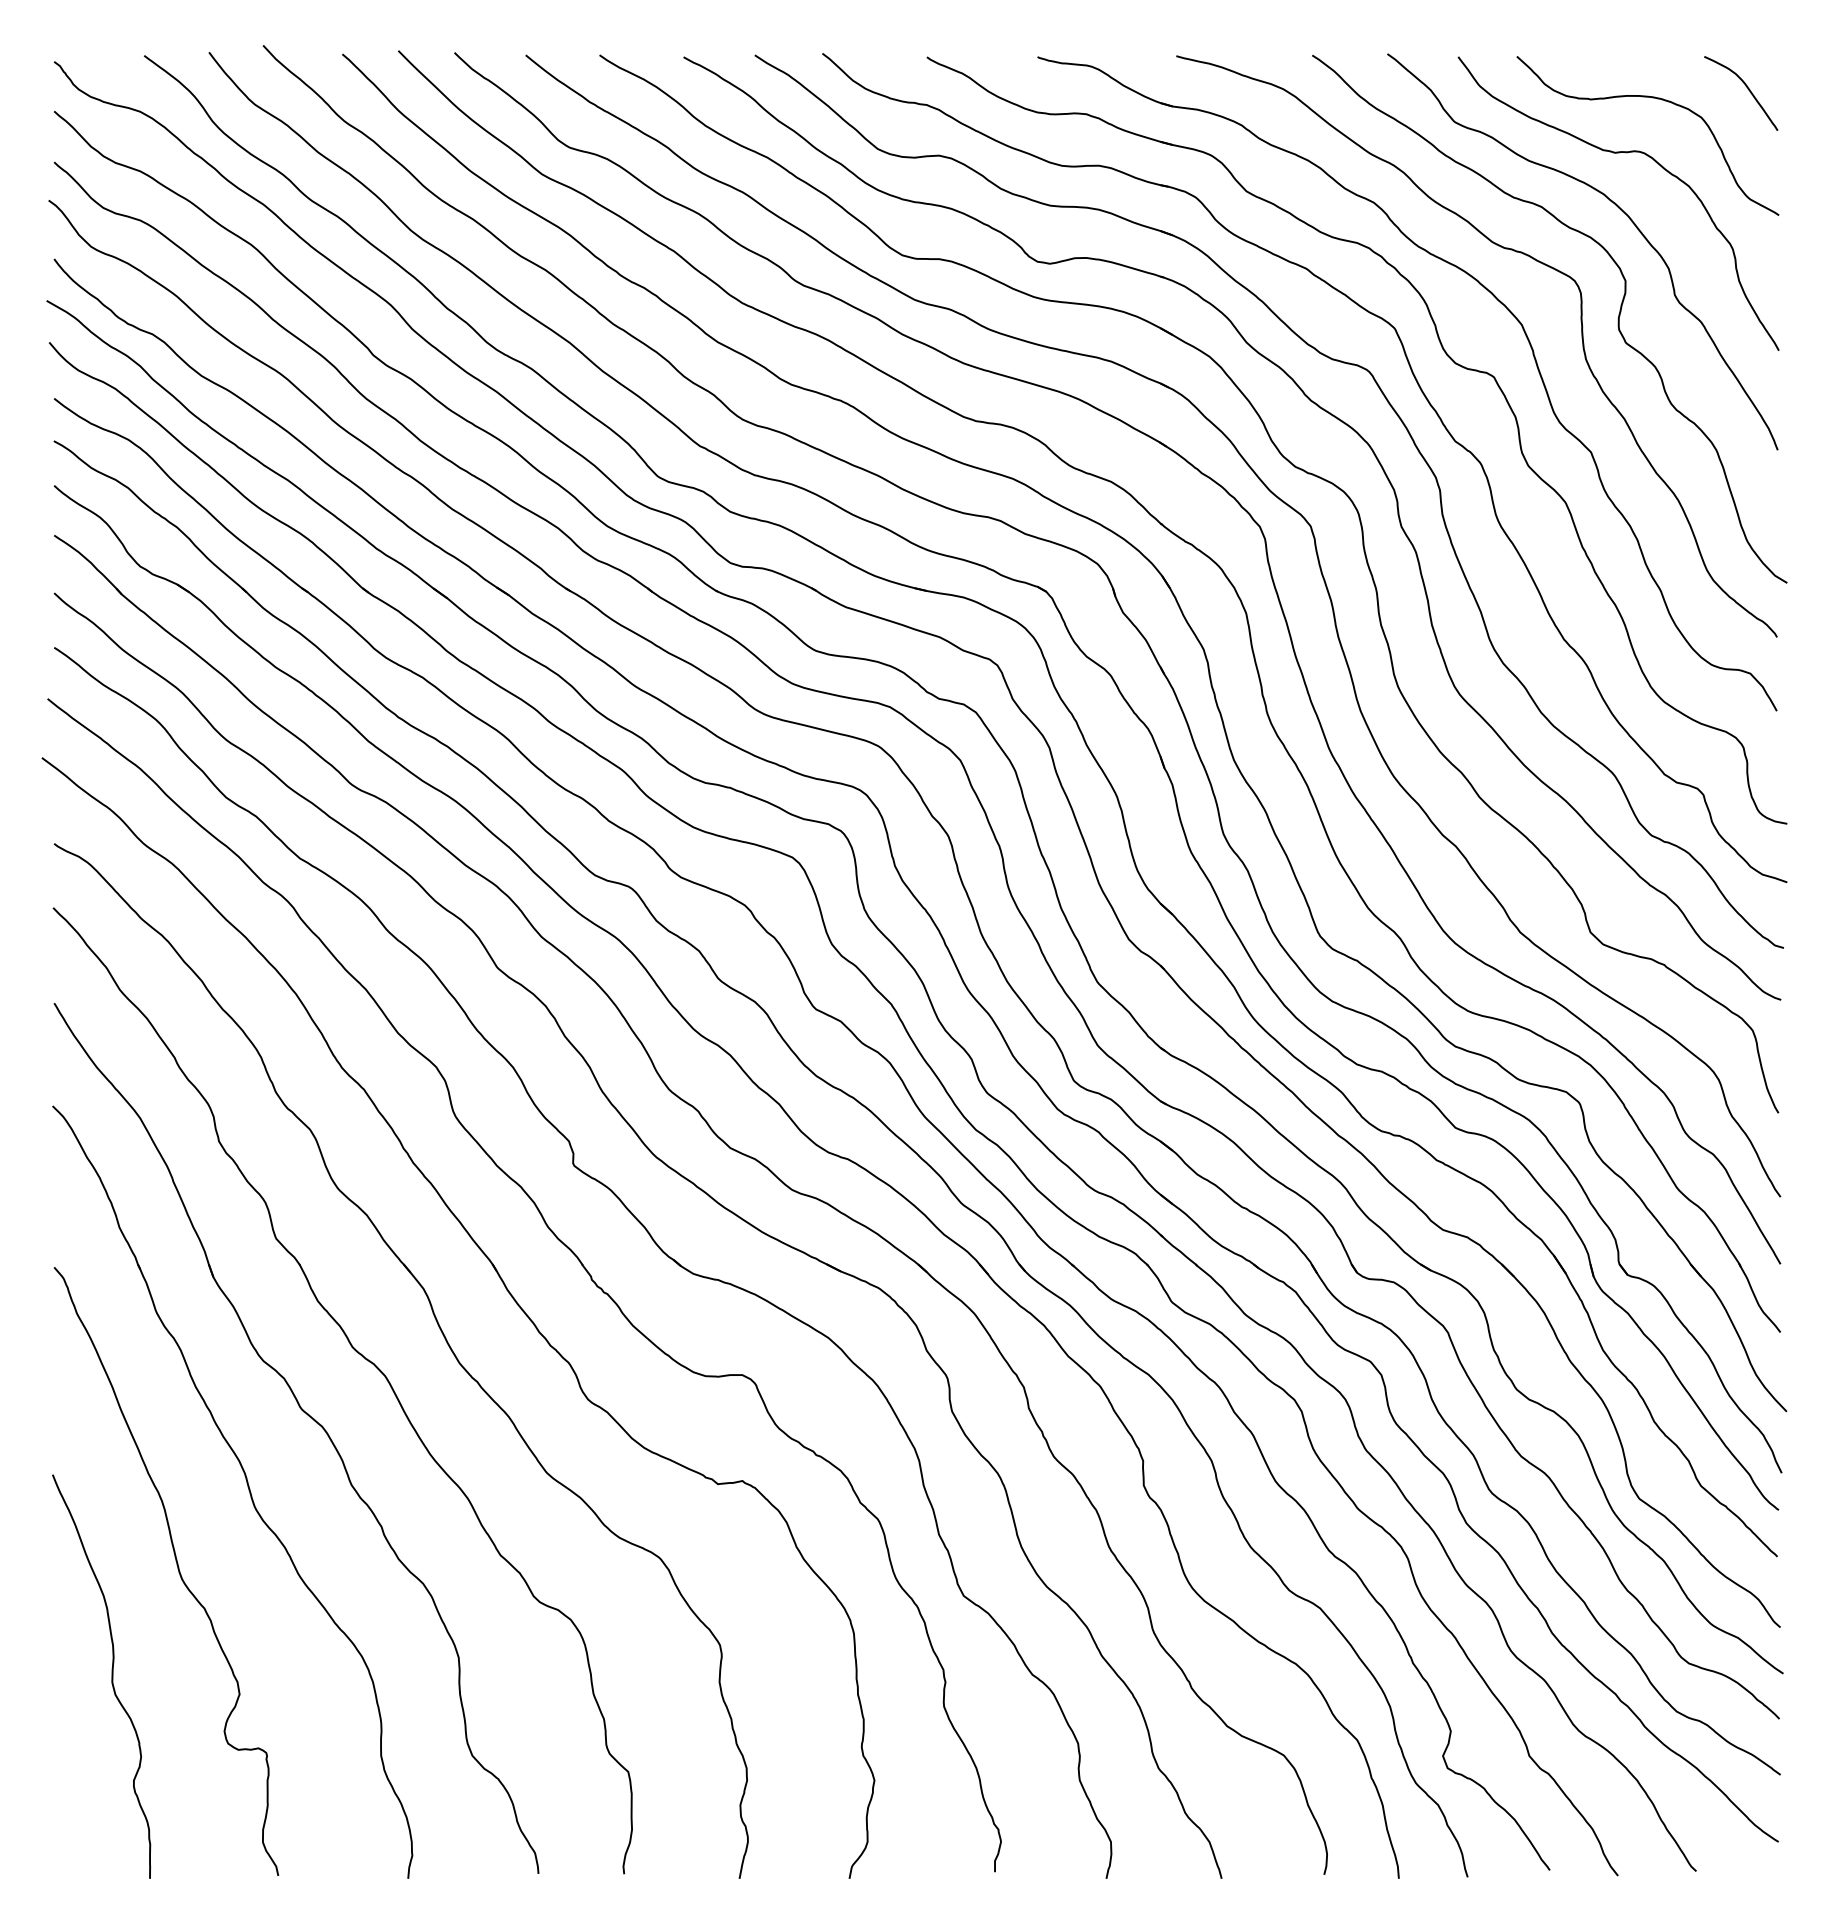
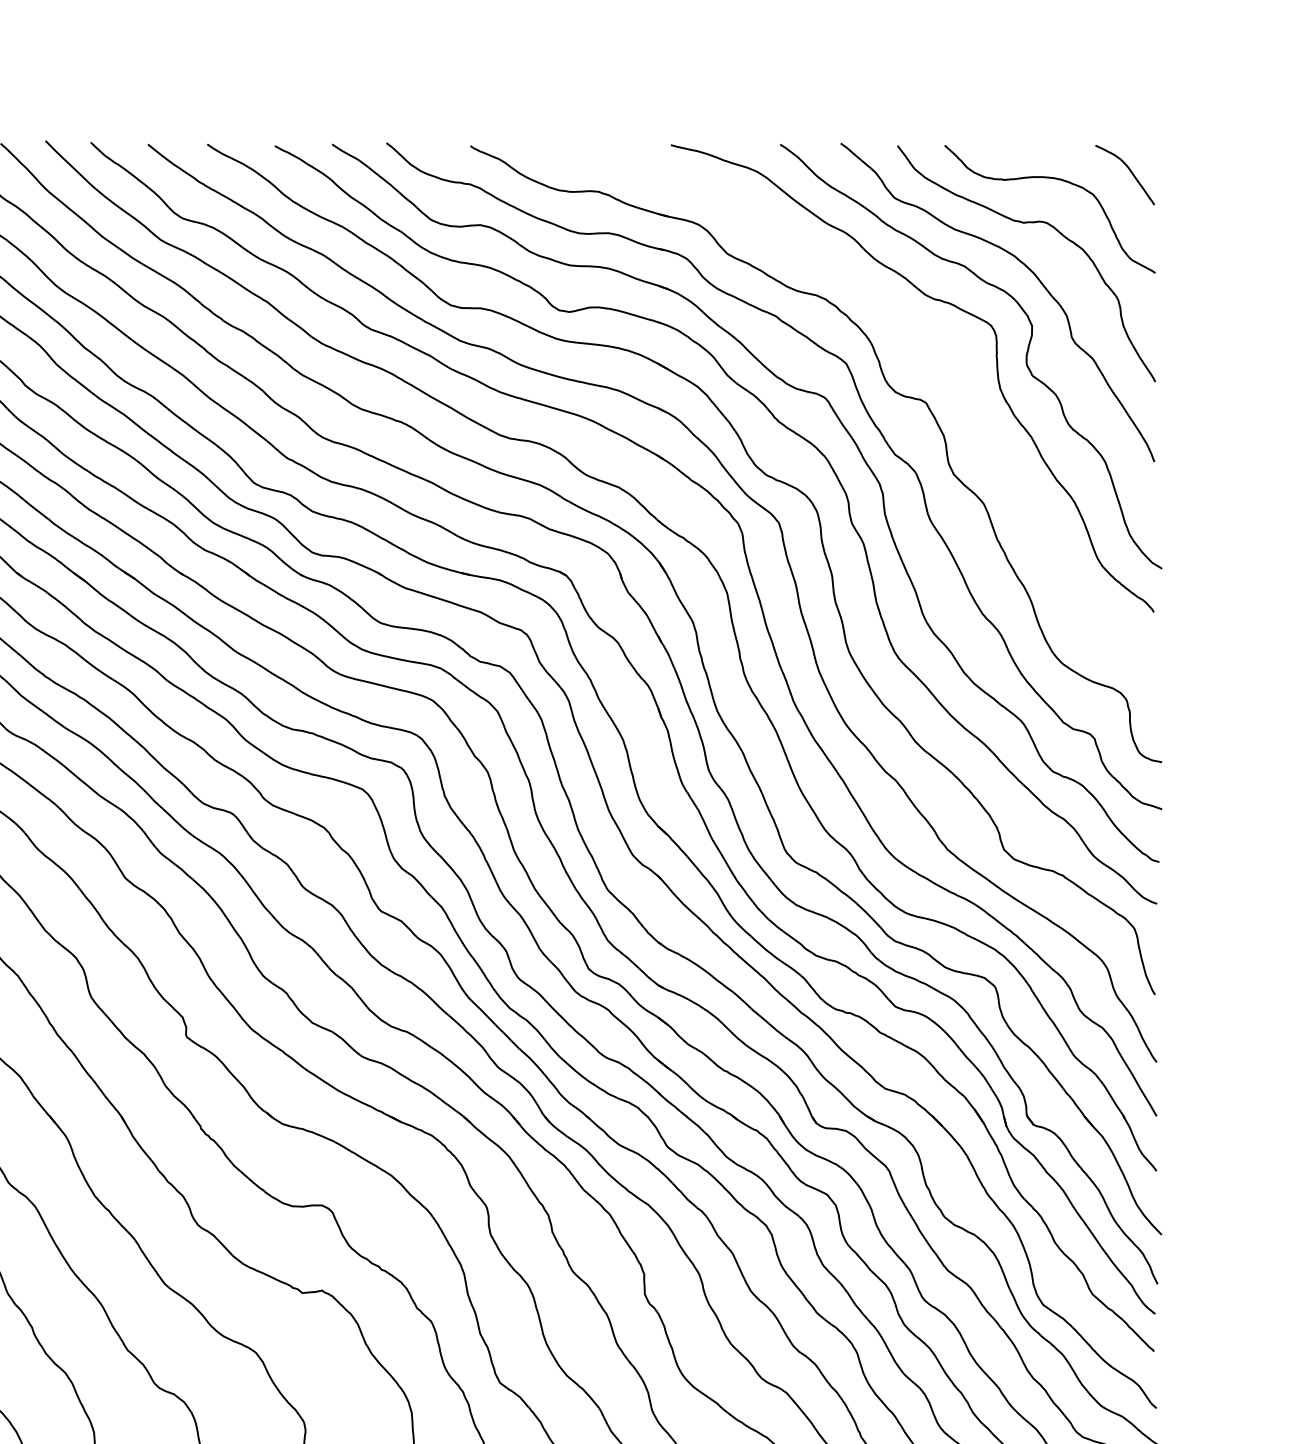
part: (1486, 290) -> (920, 333), removed

